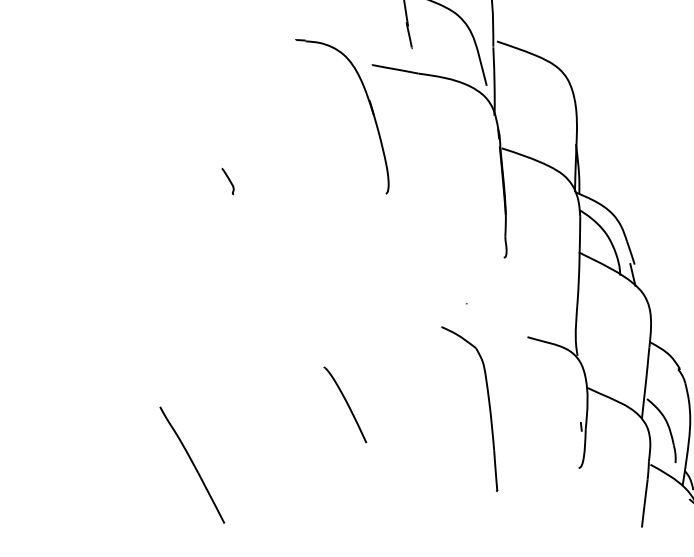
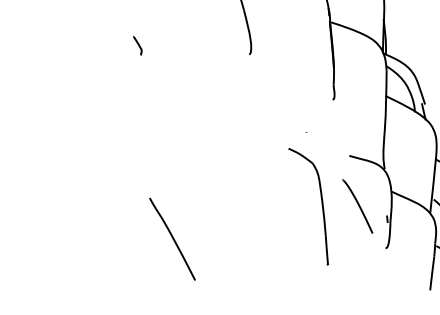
curve: (346, 404) -> (358, 206), moved
curve: (192, 464) -> (172, 238), moved

